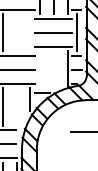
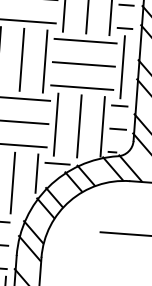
line: (16, 32) -> (21, 59), added
line: (30, 32) -> (45, 61), added
line: (39, 69) -> (55, 124), added
line: (53, 69) -> (79, 125), added
line: (16, 106) -> (12, 183), added

